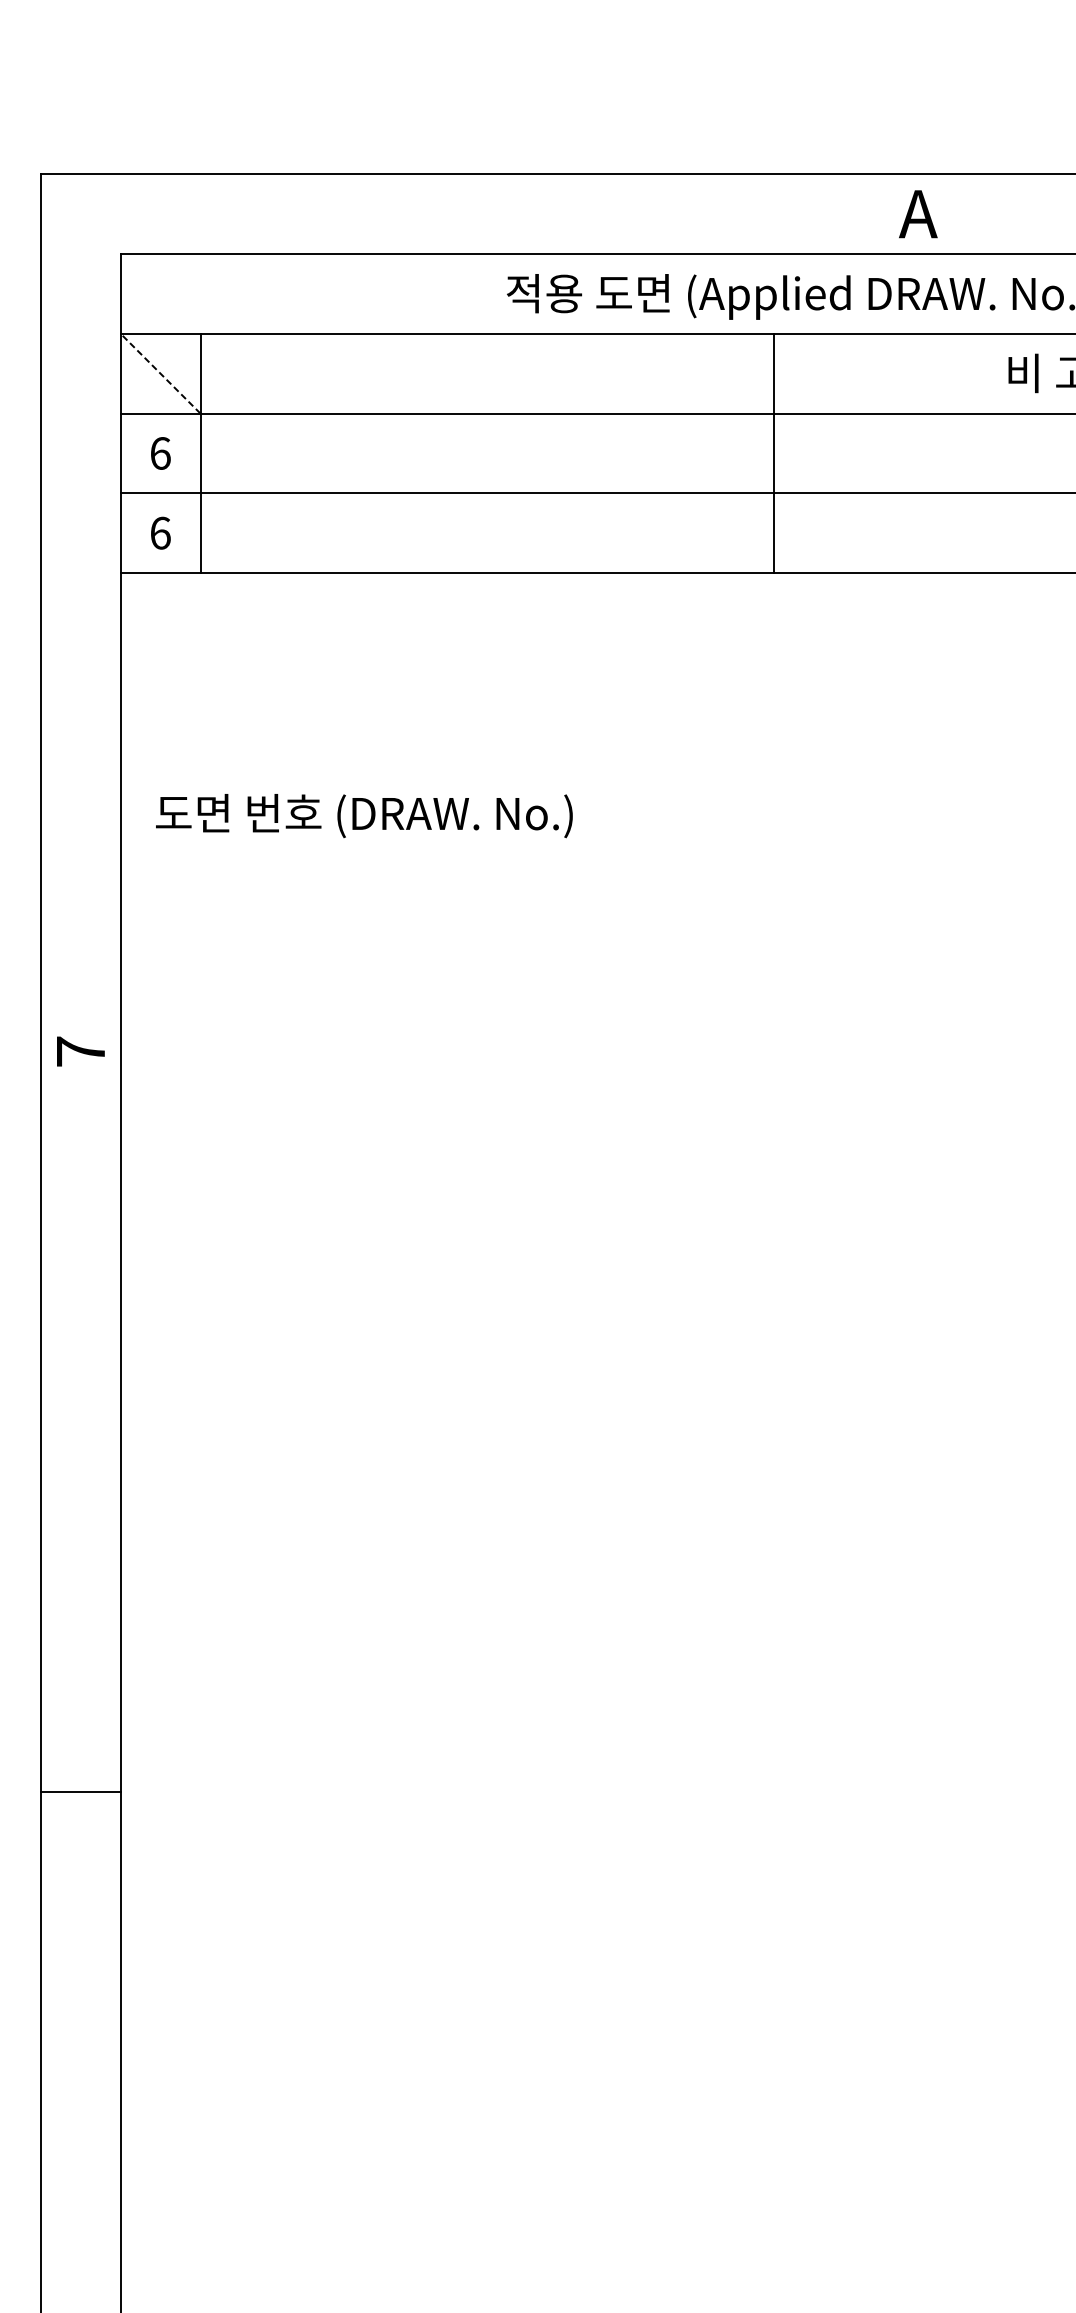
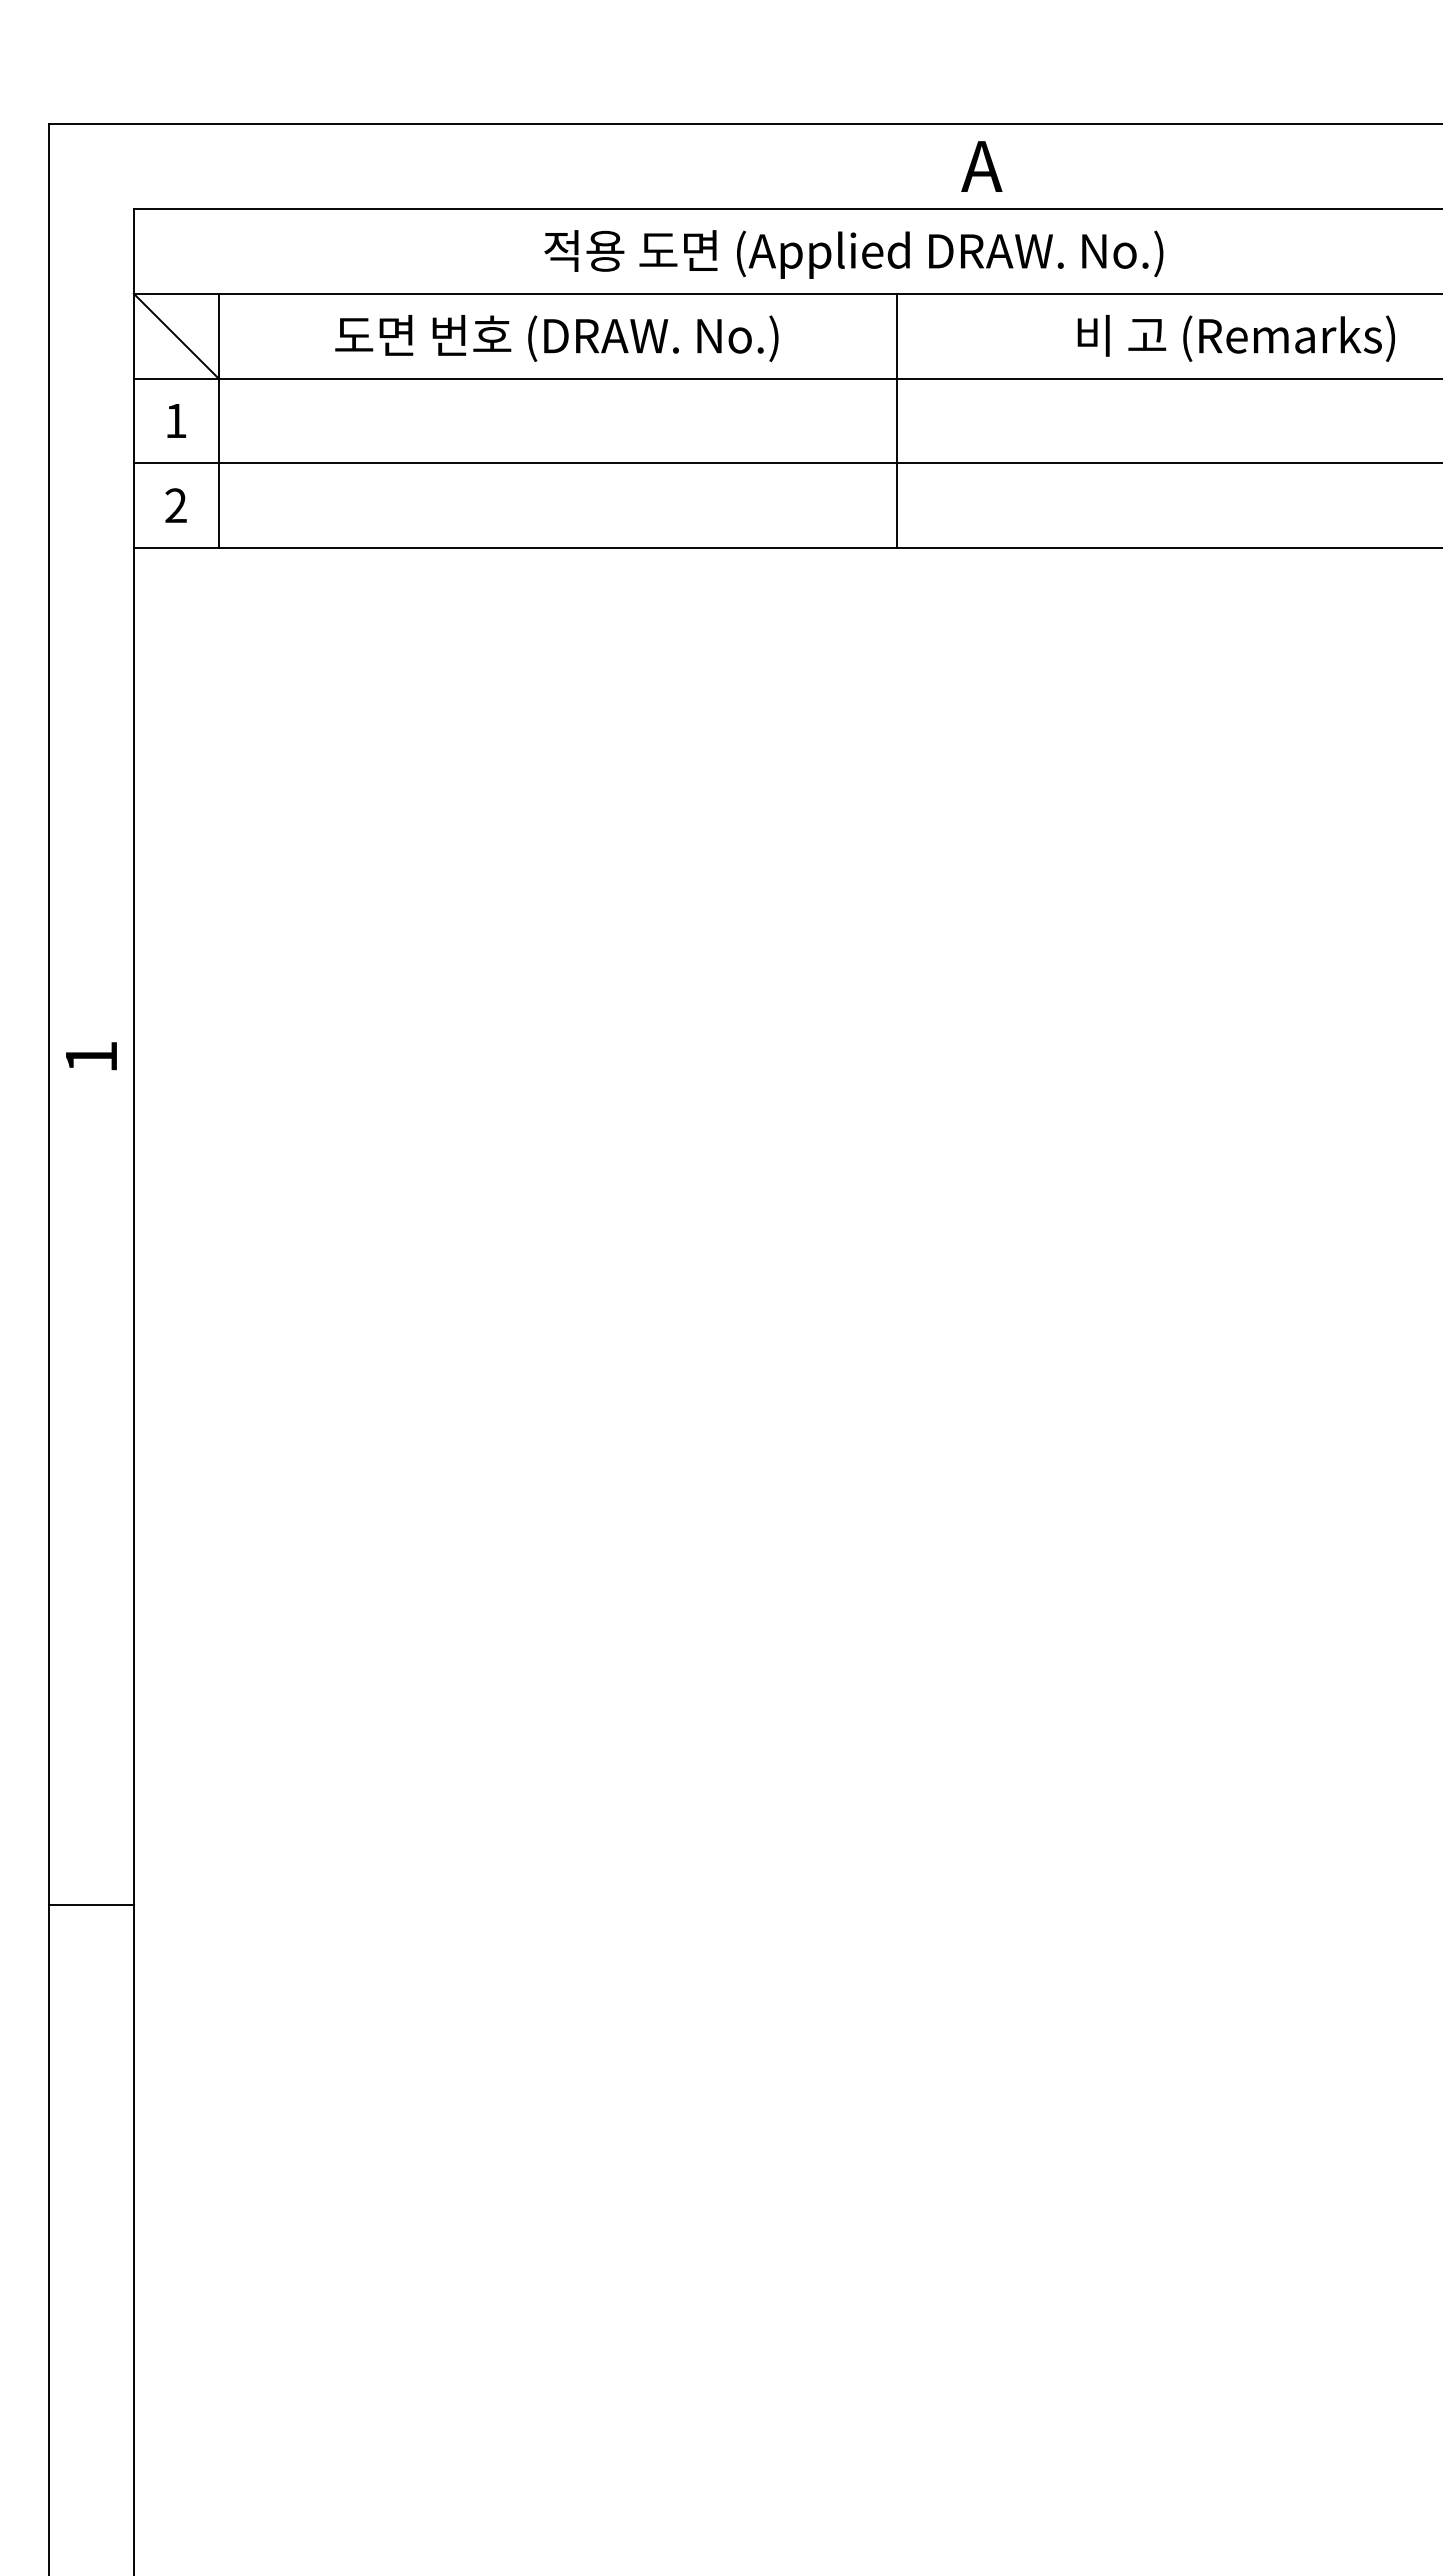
line: (160, 374) -> (176, 336), dashed -> solid
text: (160, 453) -> (176, 420), 6 -> 1
line: (774, 453) -> (897, 420), moved
text: (160, 532) -> (176, 505), 6 -> 2
text: (364, 816) -> (556, 338), moved
text: (80, 1051) -> (91, 1056), 7 -> 1
line: (80, 1791) -> (91, 1904), moved

